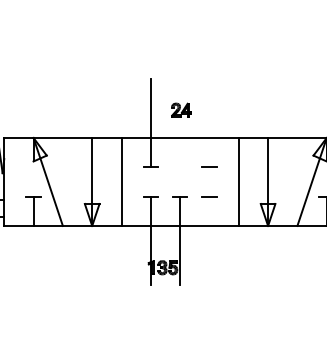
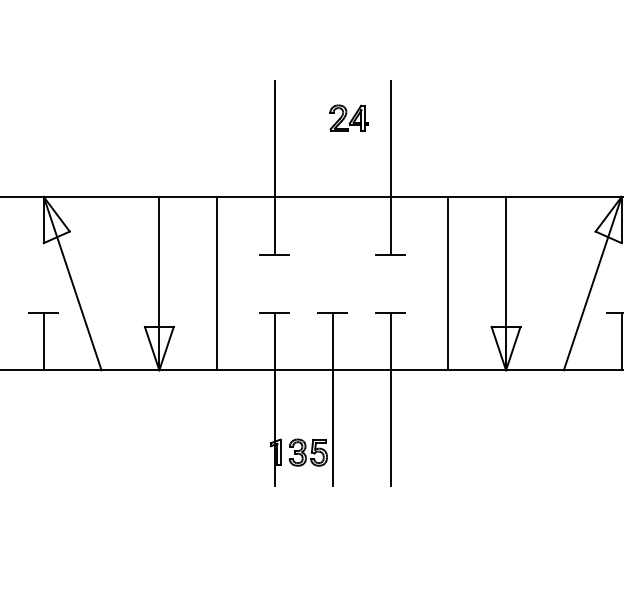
part: (181, 109) -> (349, 117), moved
line: (209, 123) -> (390, 168), added
line: (209, 240) -> (390, 398), added

